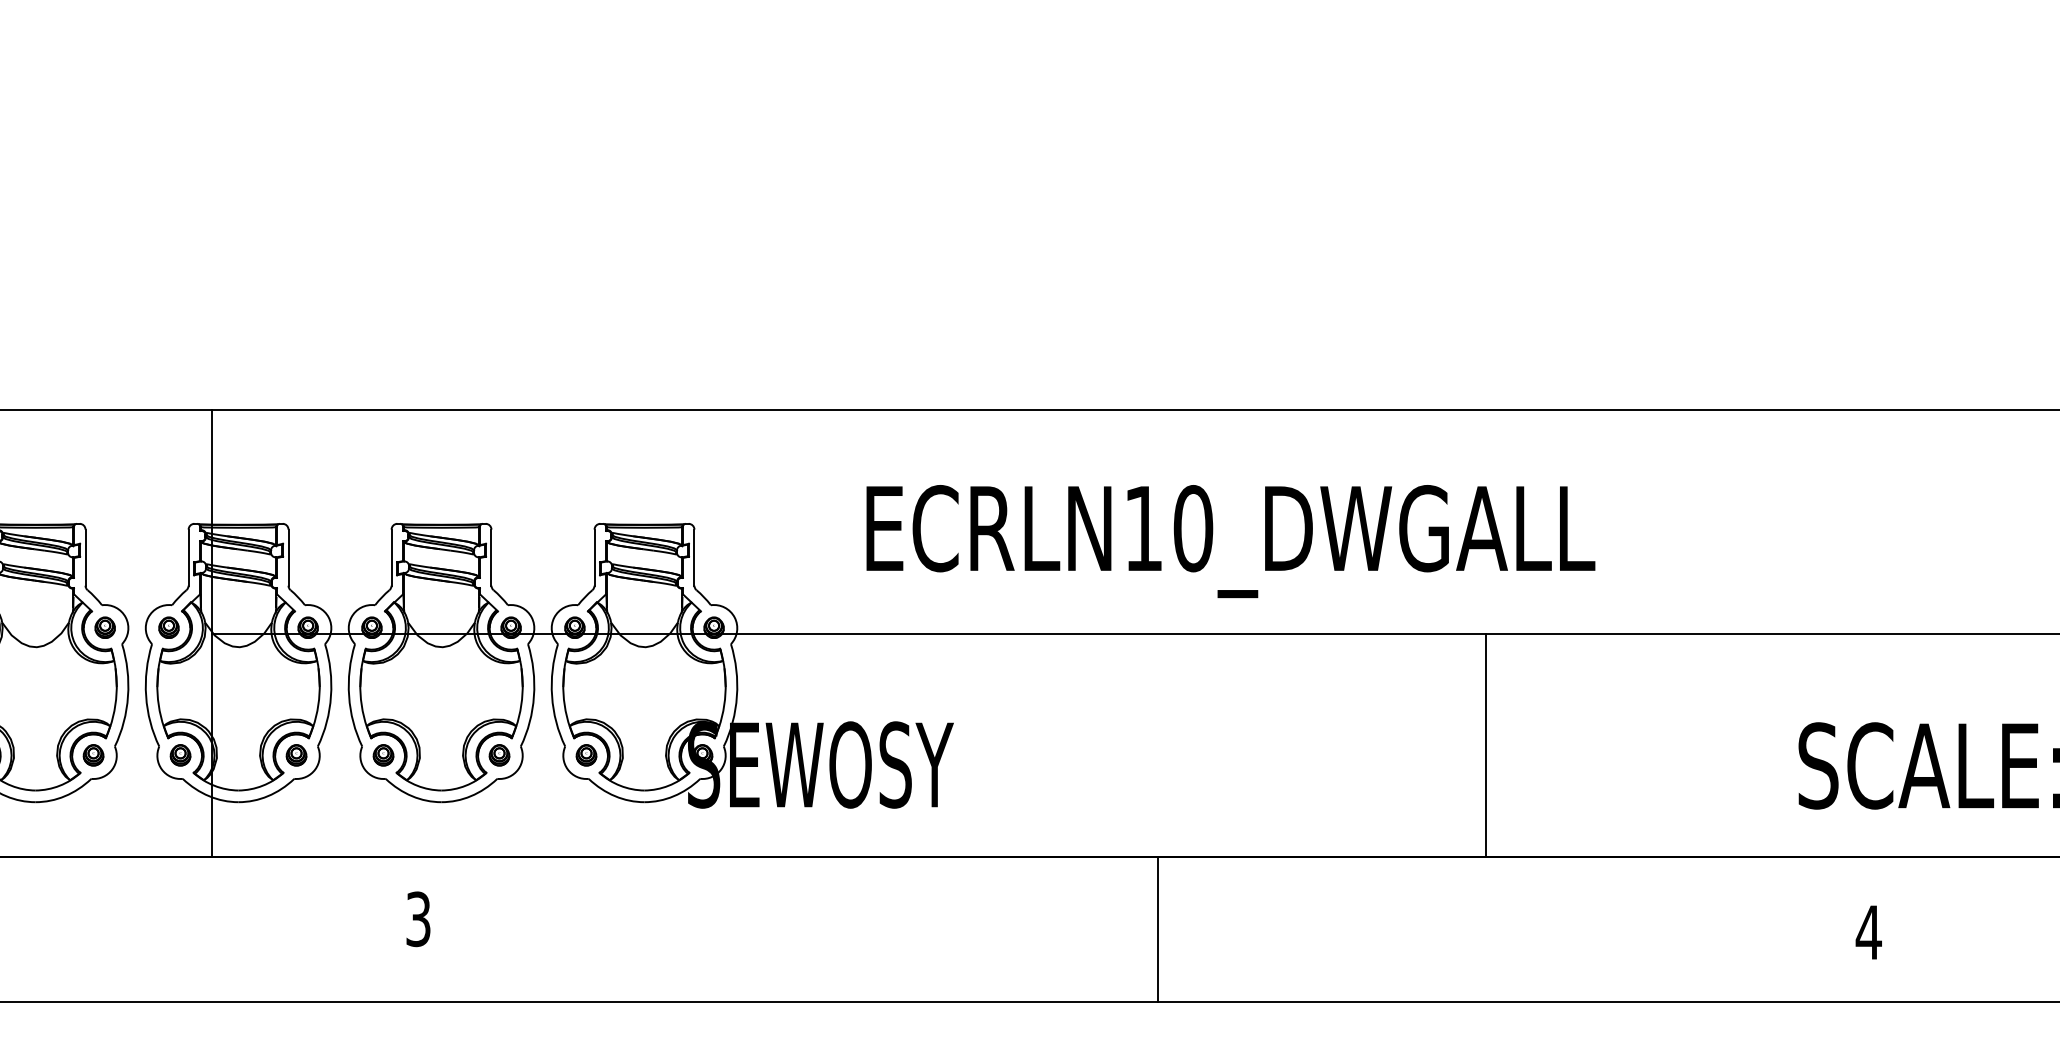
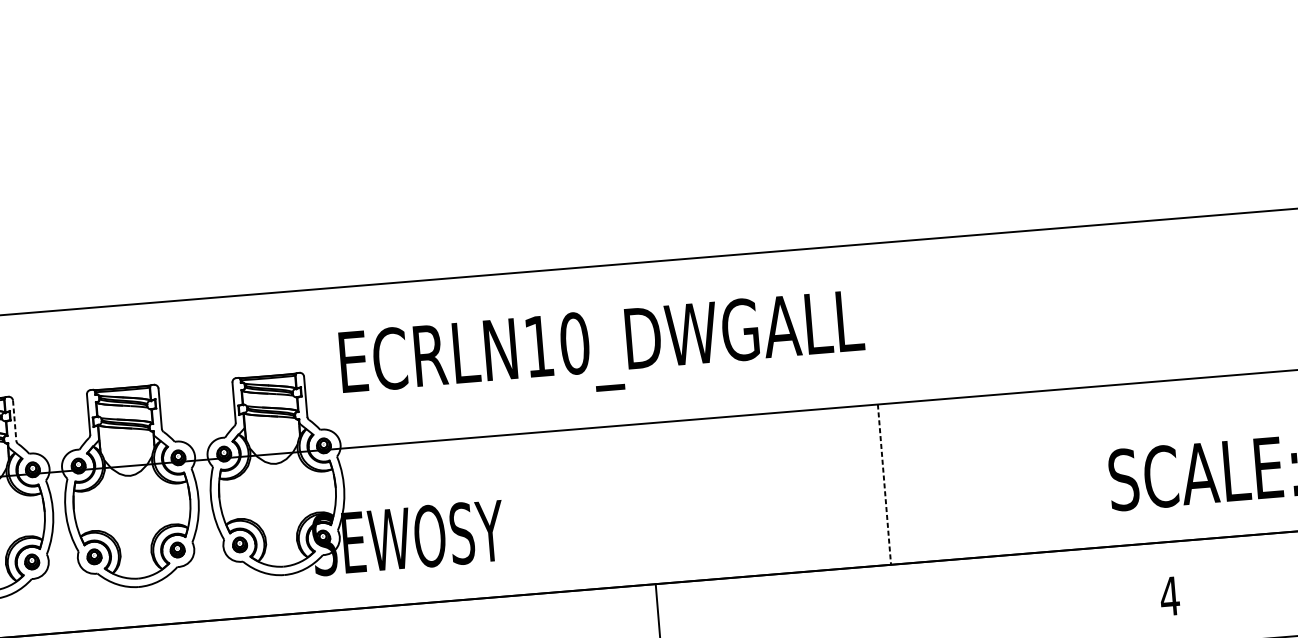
text: (1230, 541) -> (602, 350), moved
line: (288, 558) -> (14, 421), solid -> dashed
line: (1486, 745) -> (884, 484), solid -> dashed

